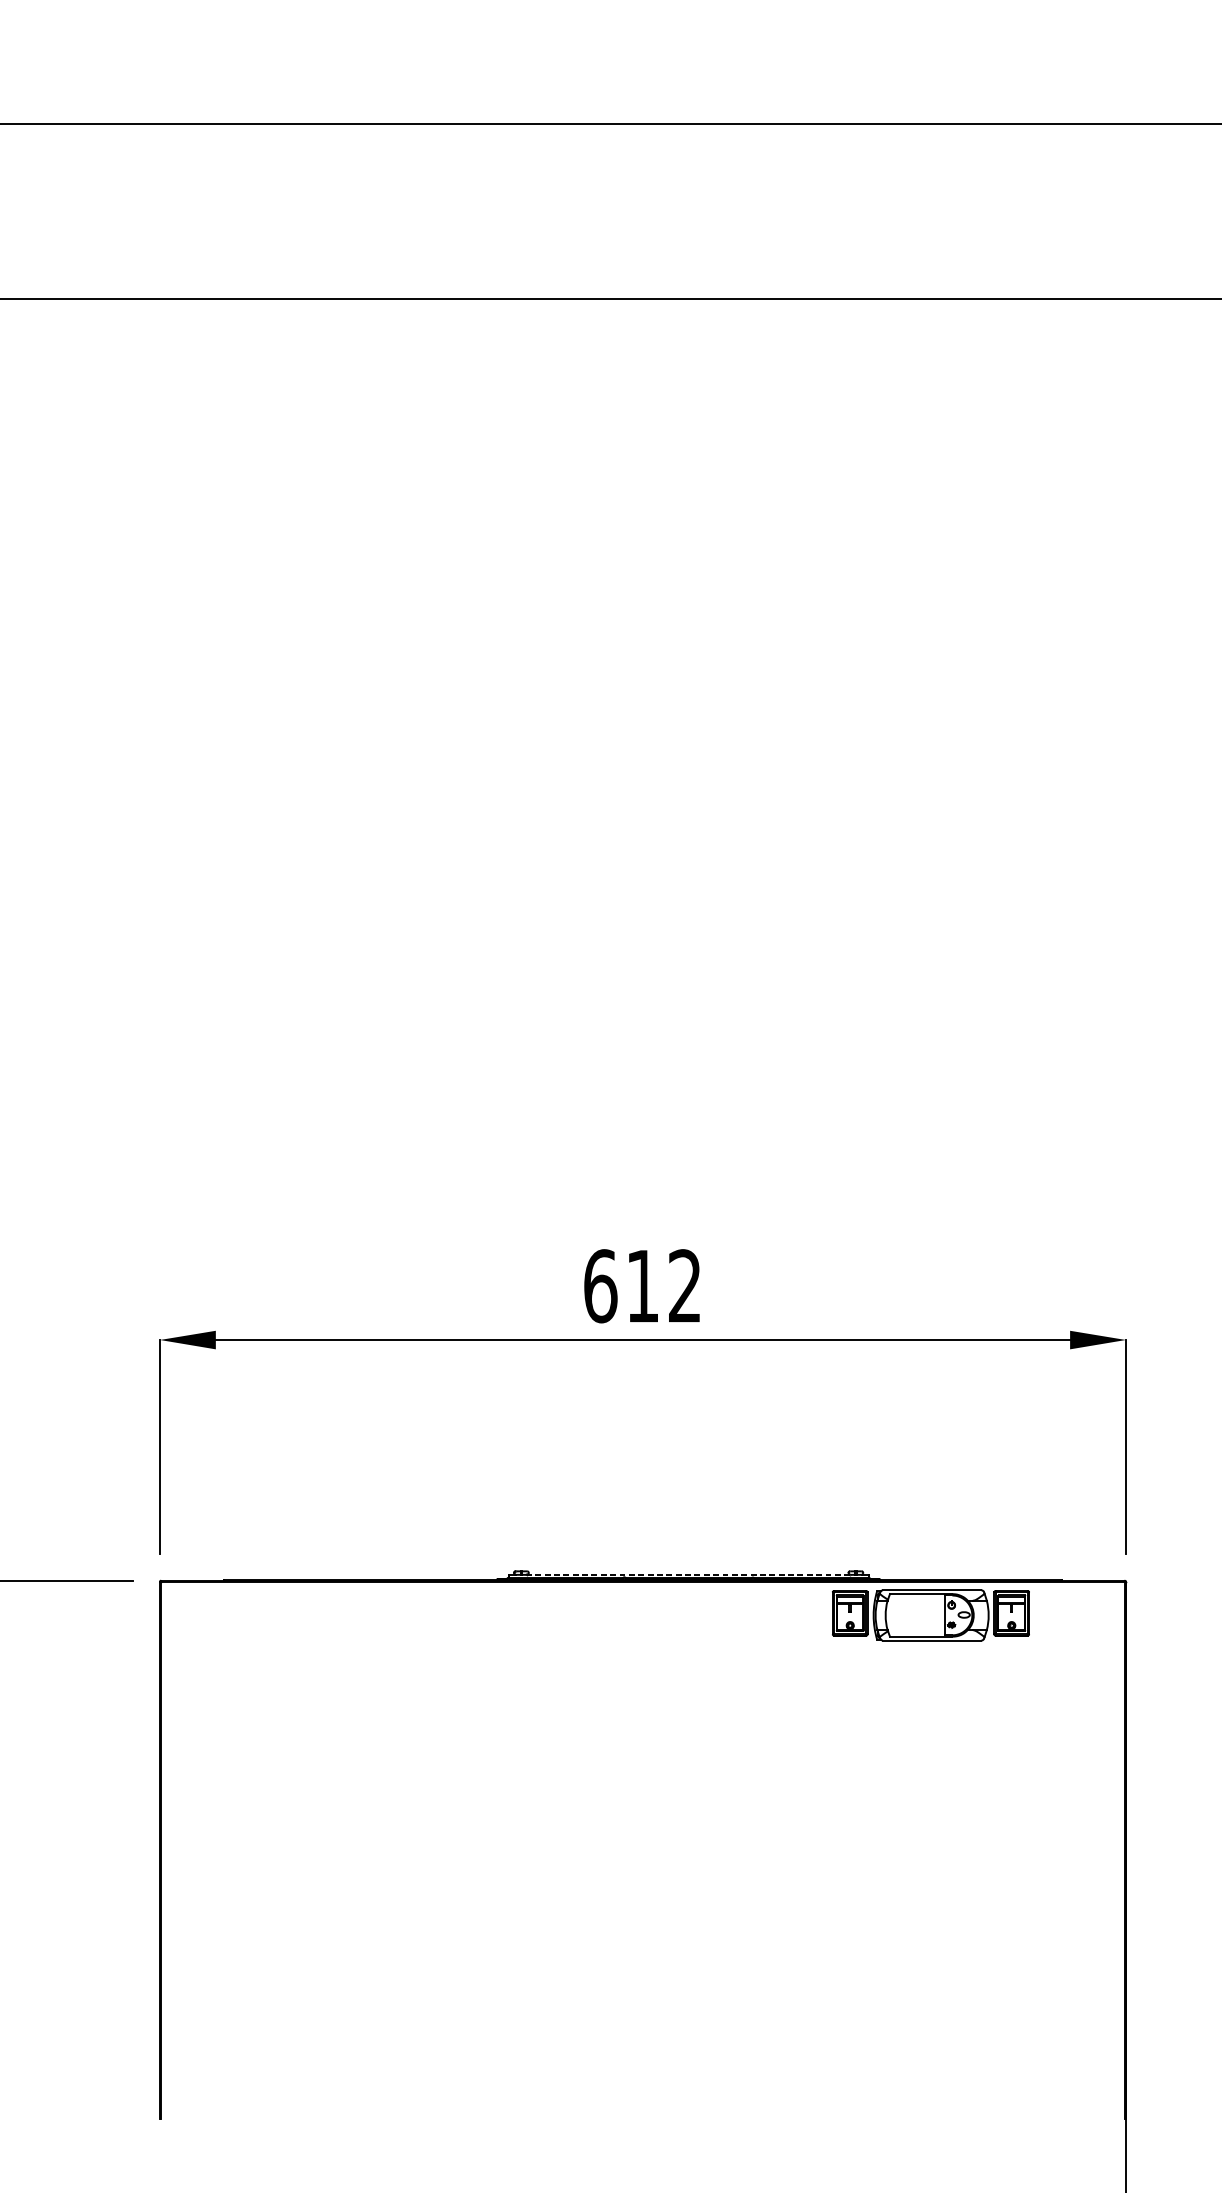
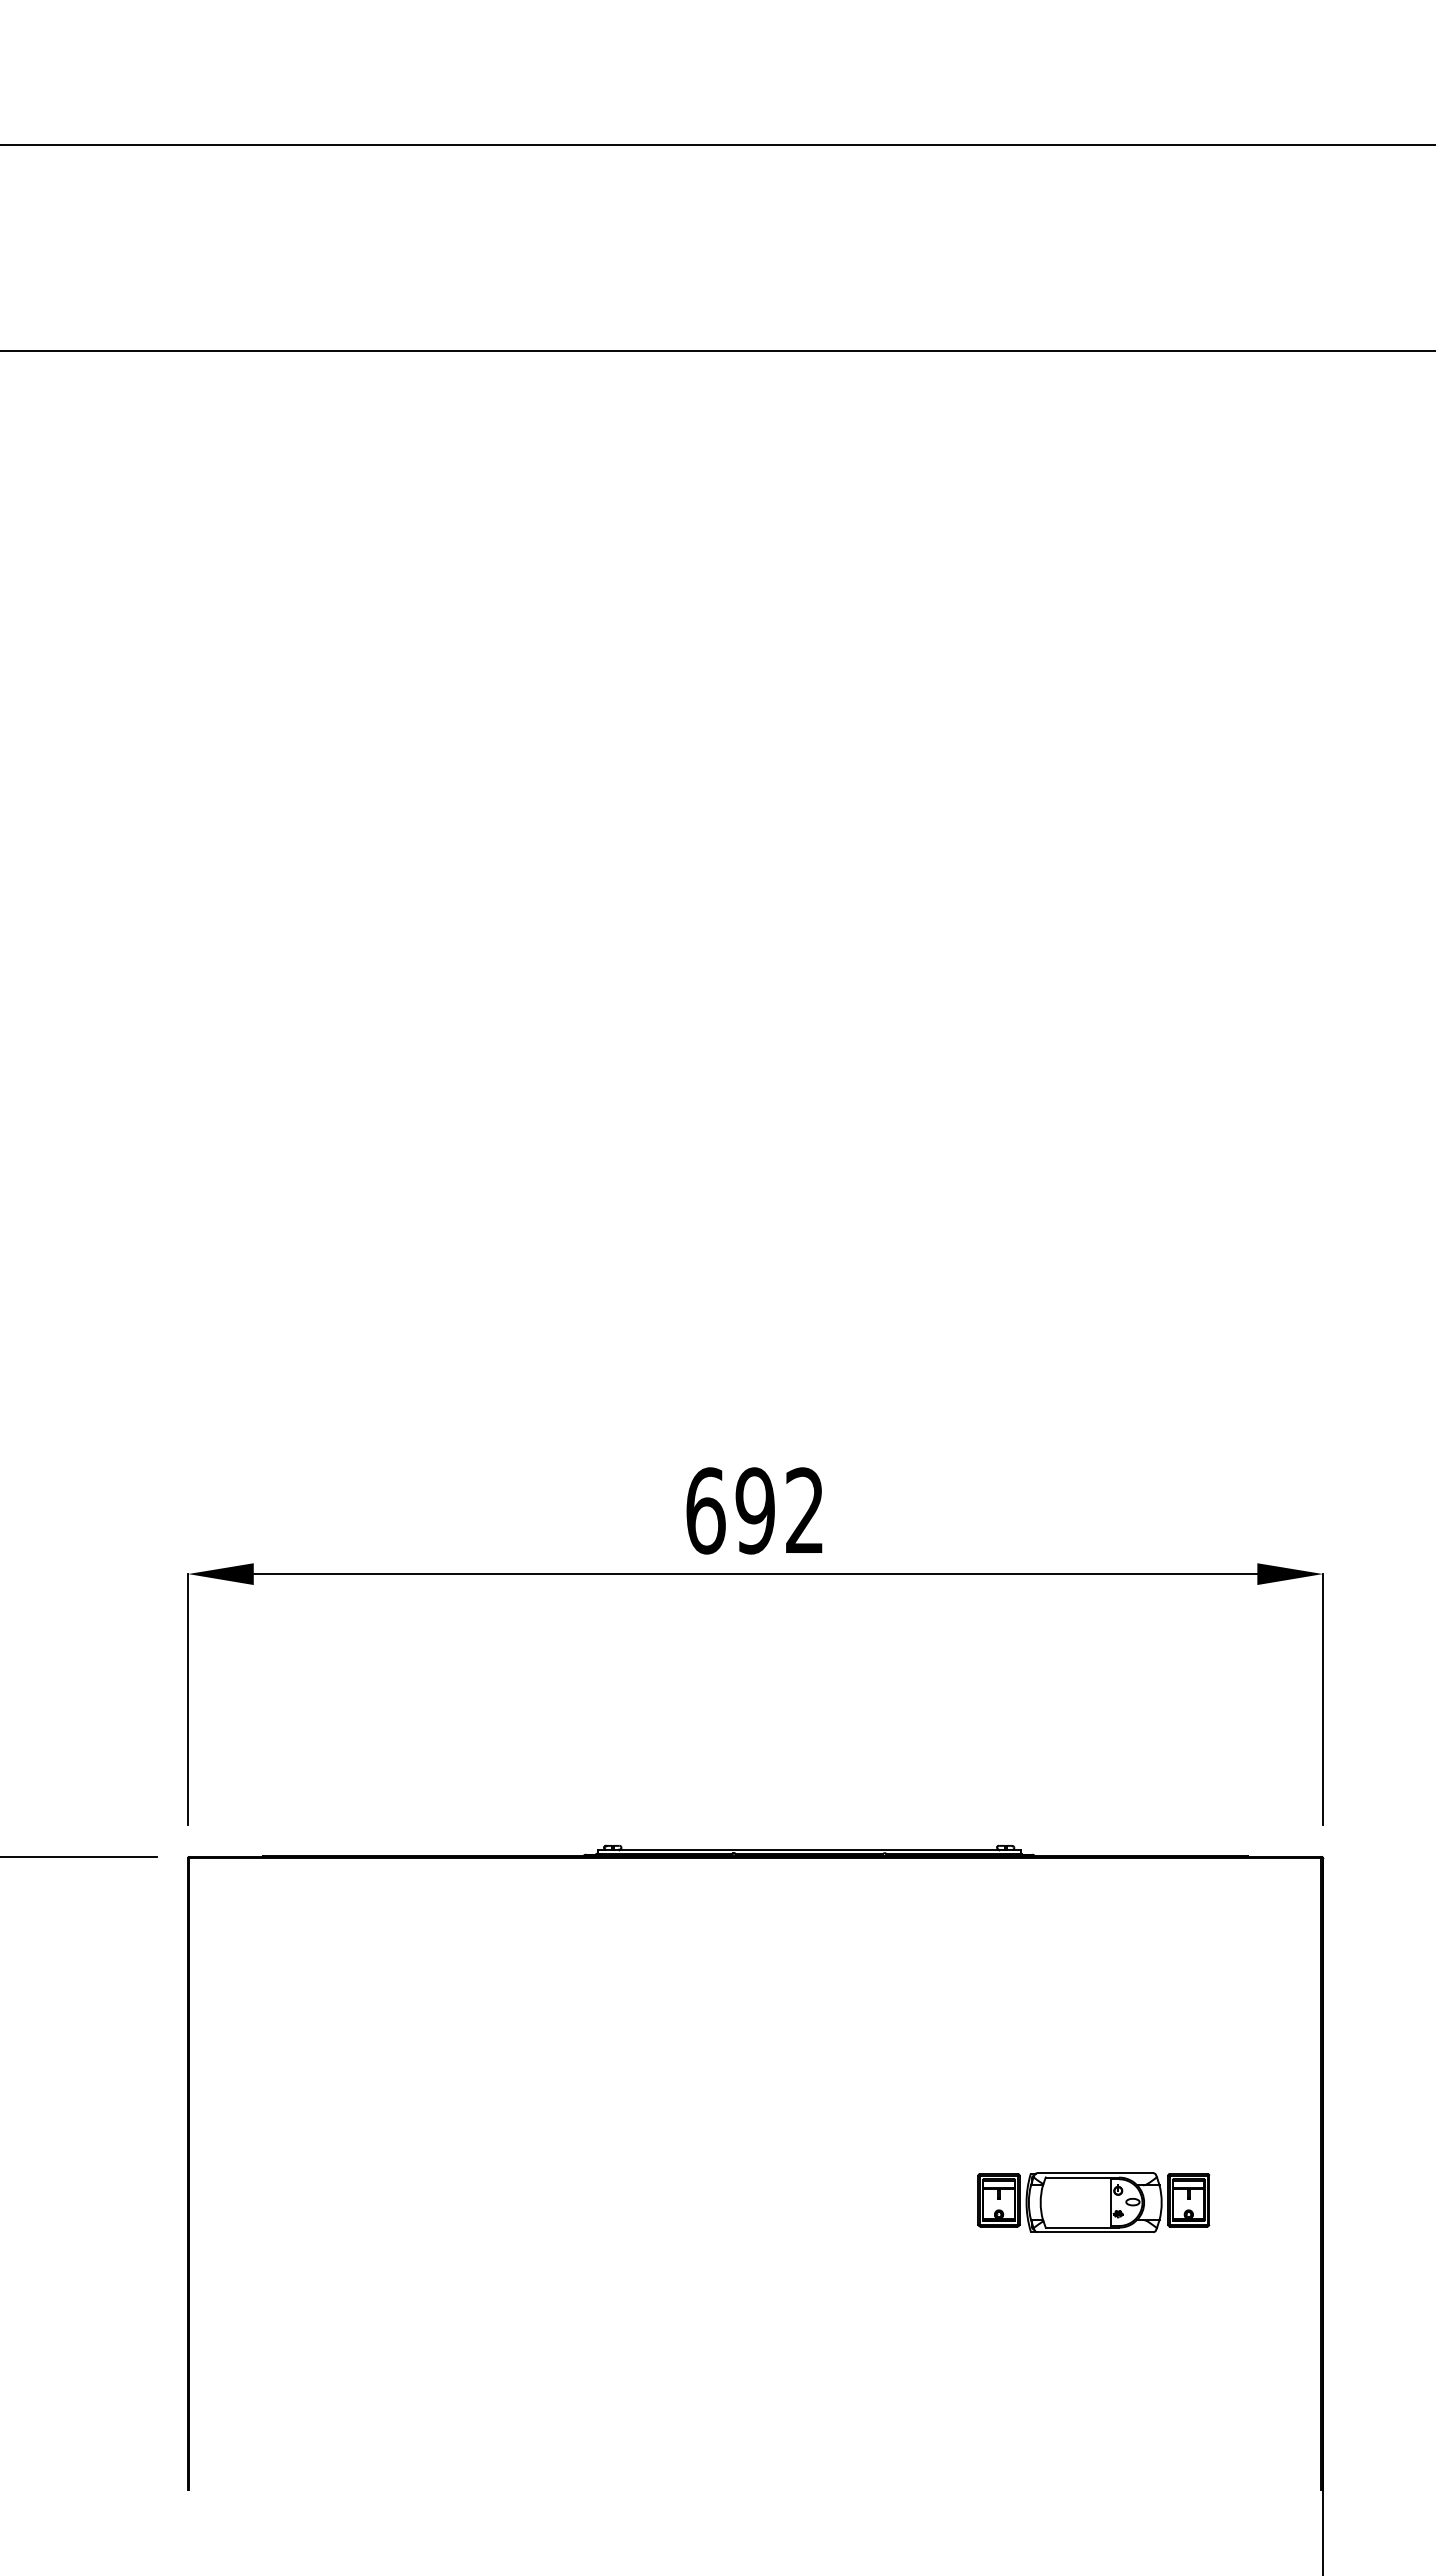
text: (642, 1285) -> (754, 1510), 612 -> 692
line: (688, 1574) -> (809, 1849), dashed -> solid
part: (930, 1615) -> (1093, 2202), moved

